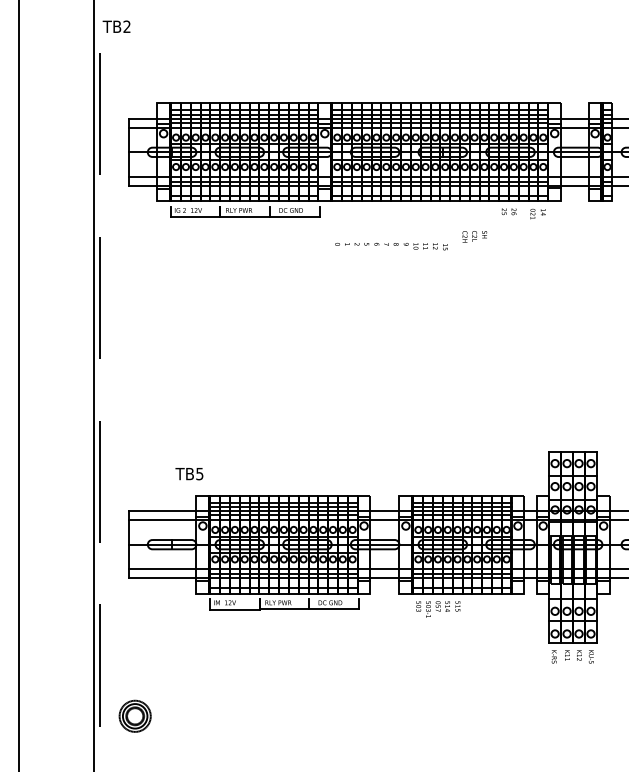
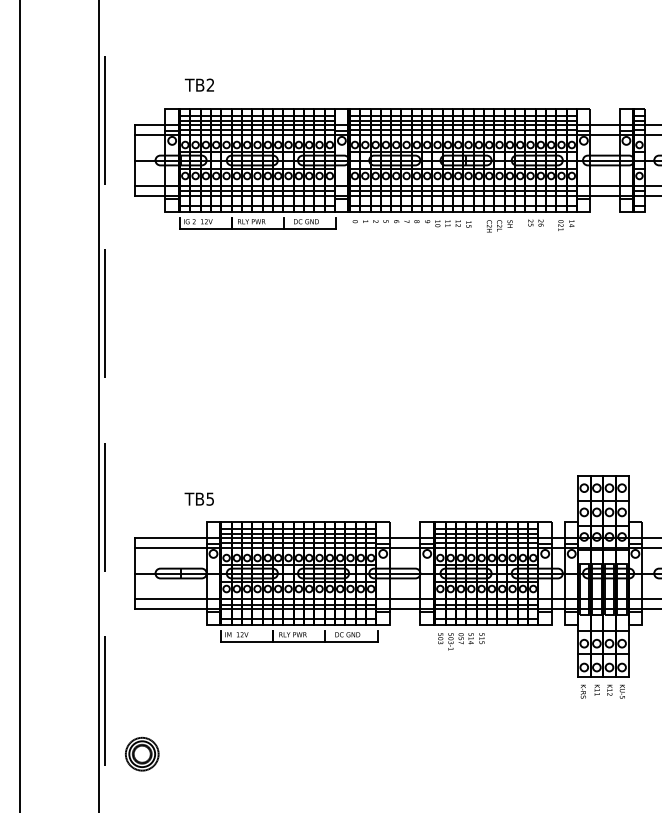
text: (116, 26) -> (199, 84), moved
text: (474, 236) -> (499, 225), moved
text: (391, 246) -> (412, 223), moved

